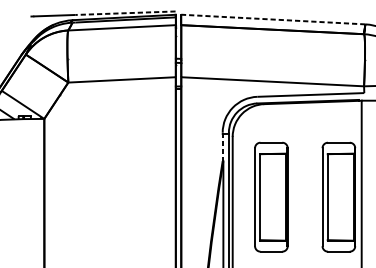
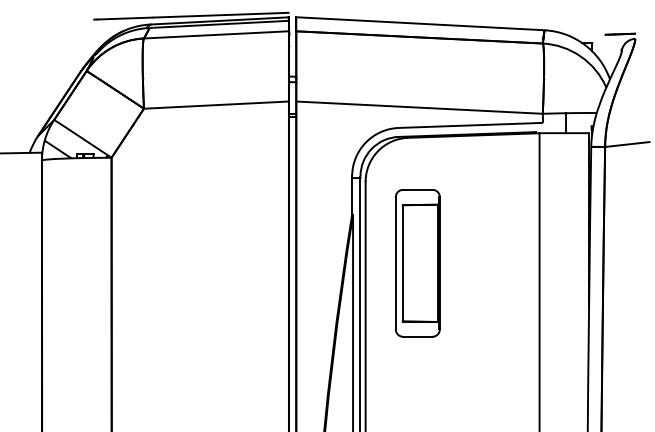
line: (125, 13) -> (220, 15), dashed -> solid
line: (272, 19) -> (419, 23), dashed -> solid
line: (222, 147) -> (352, 196), dashed -> solid
part: (338, 197) -> (508, 263), removed

